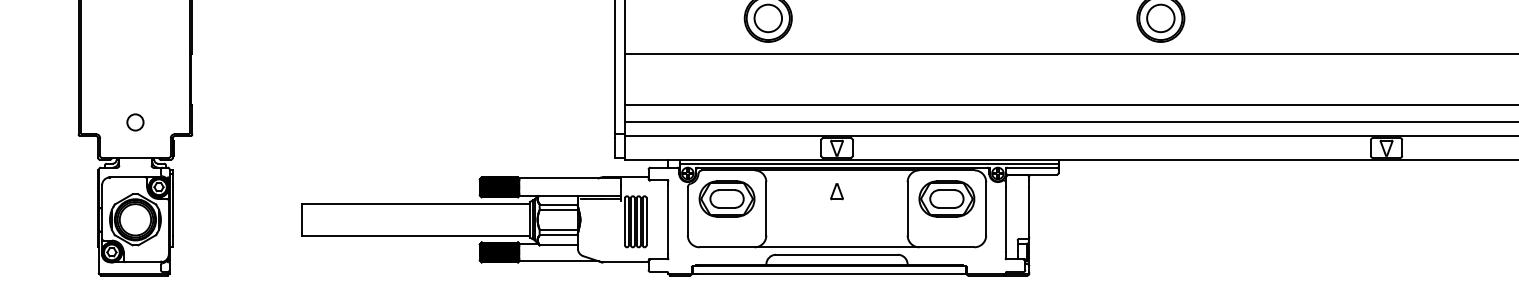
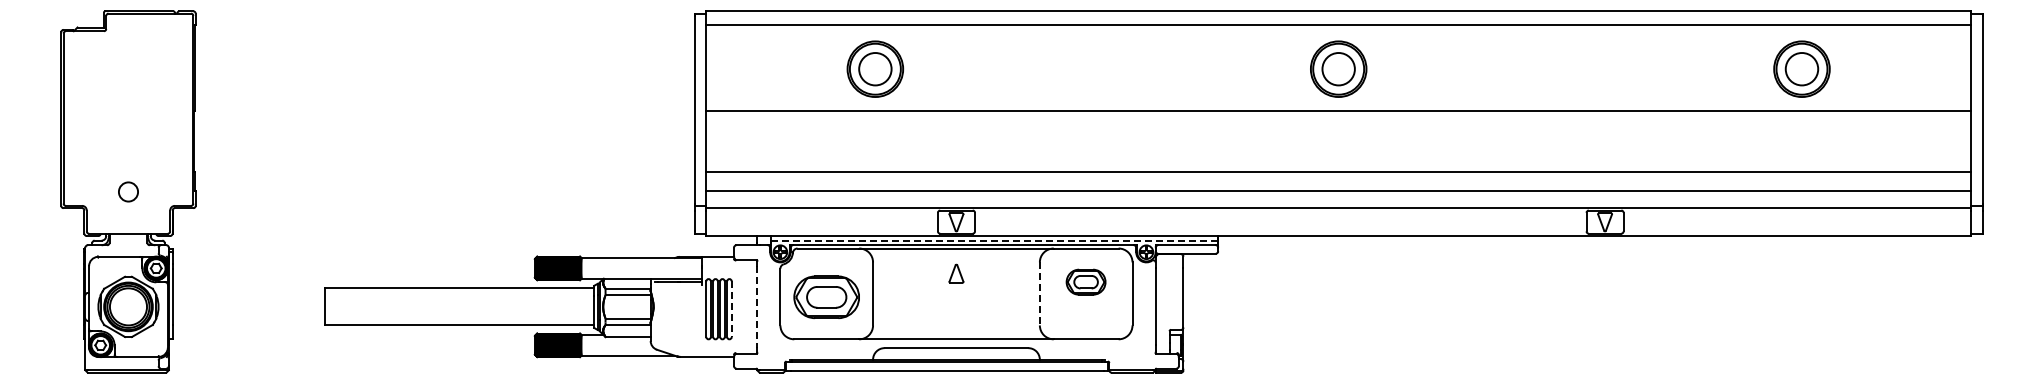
line: (869, 163) -> (994, 240), solid -> dashed
part: (946, 198) -> (1085, 281), size x0.6
part: (726, 199) -> (826, 297), moved
line: (907, 208) -> (1039, 293), solid -> dashed
line: (668, 219) -> (757, 306), solid -> dashed
line: (646, 222) -> (731, 309), solid -> dashed

